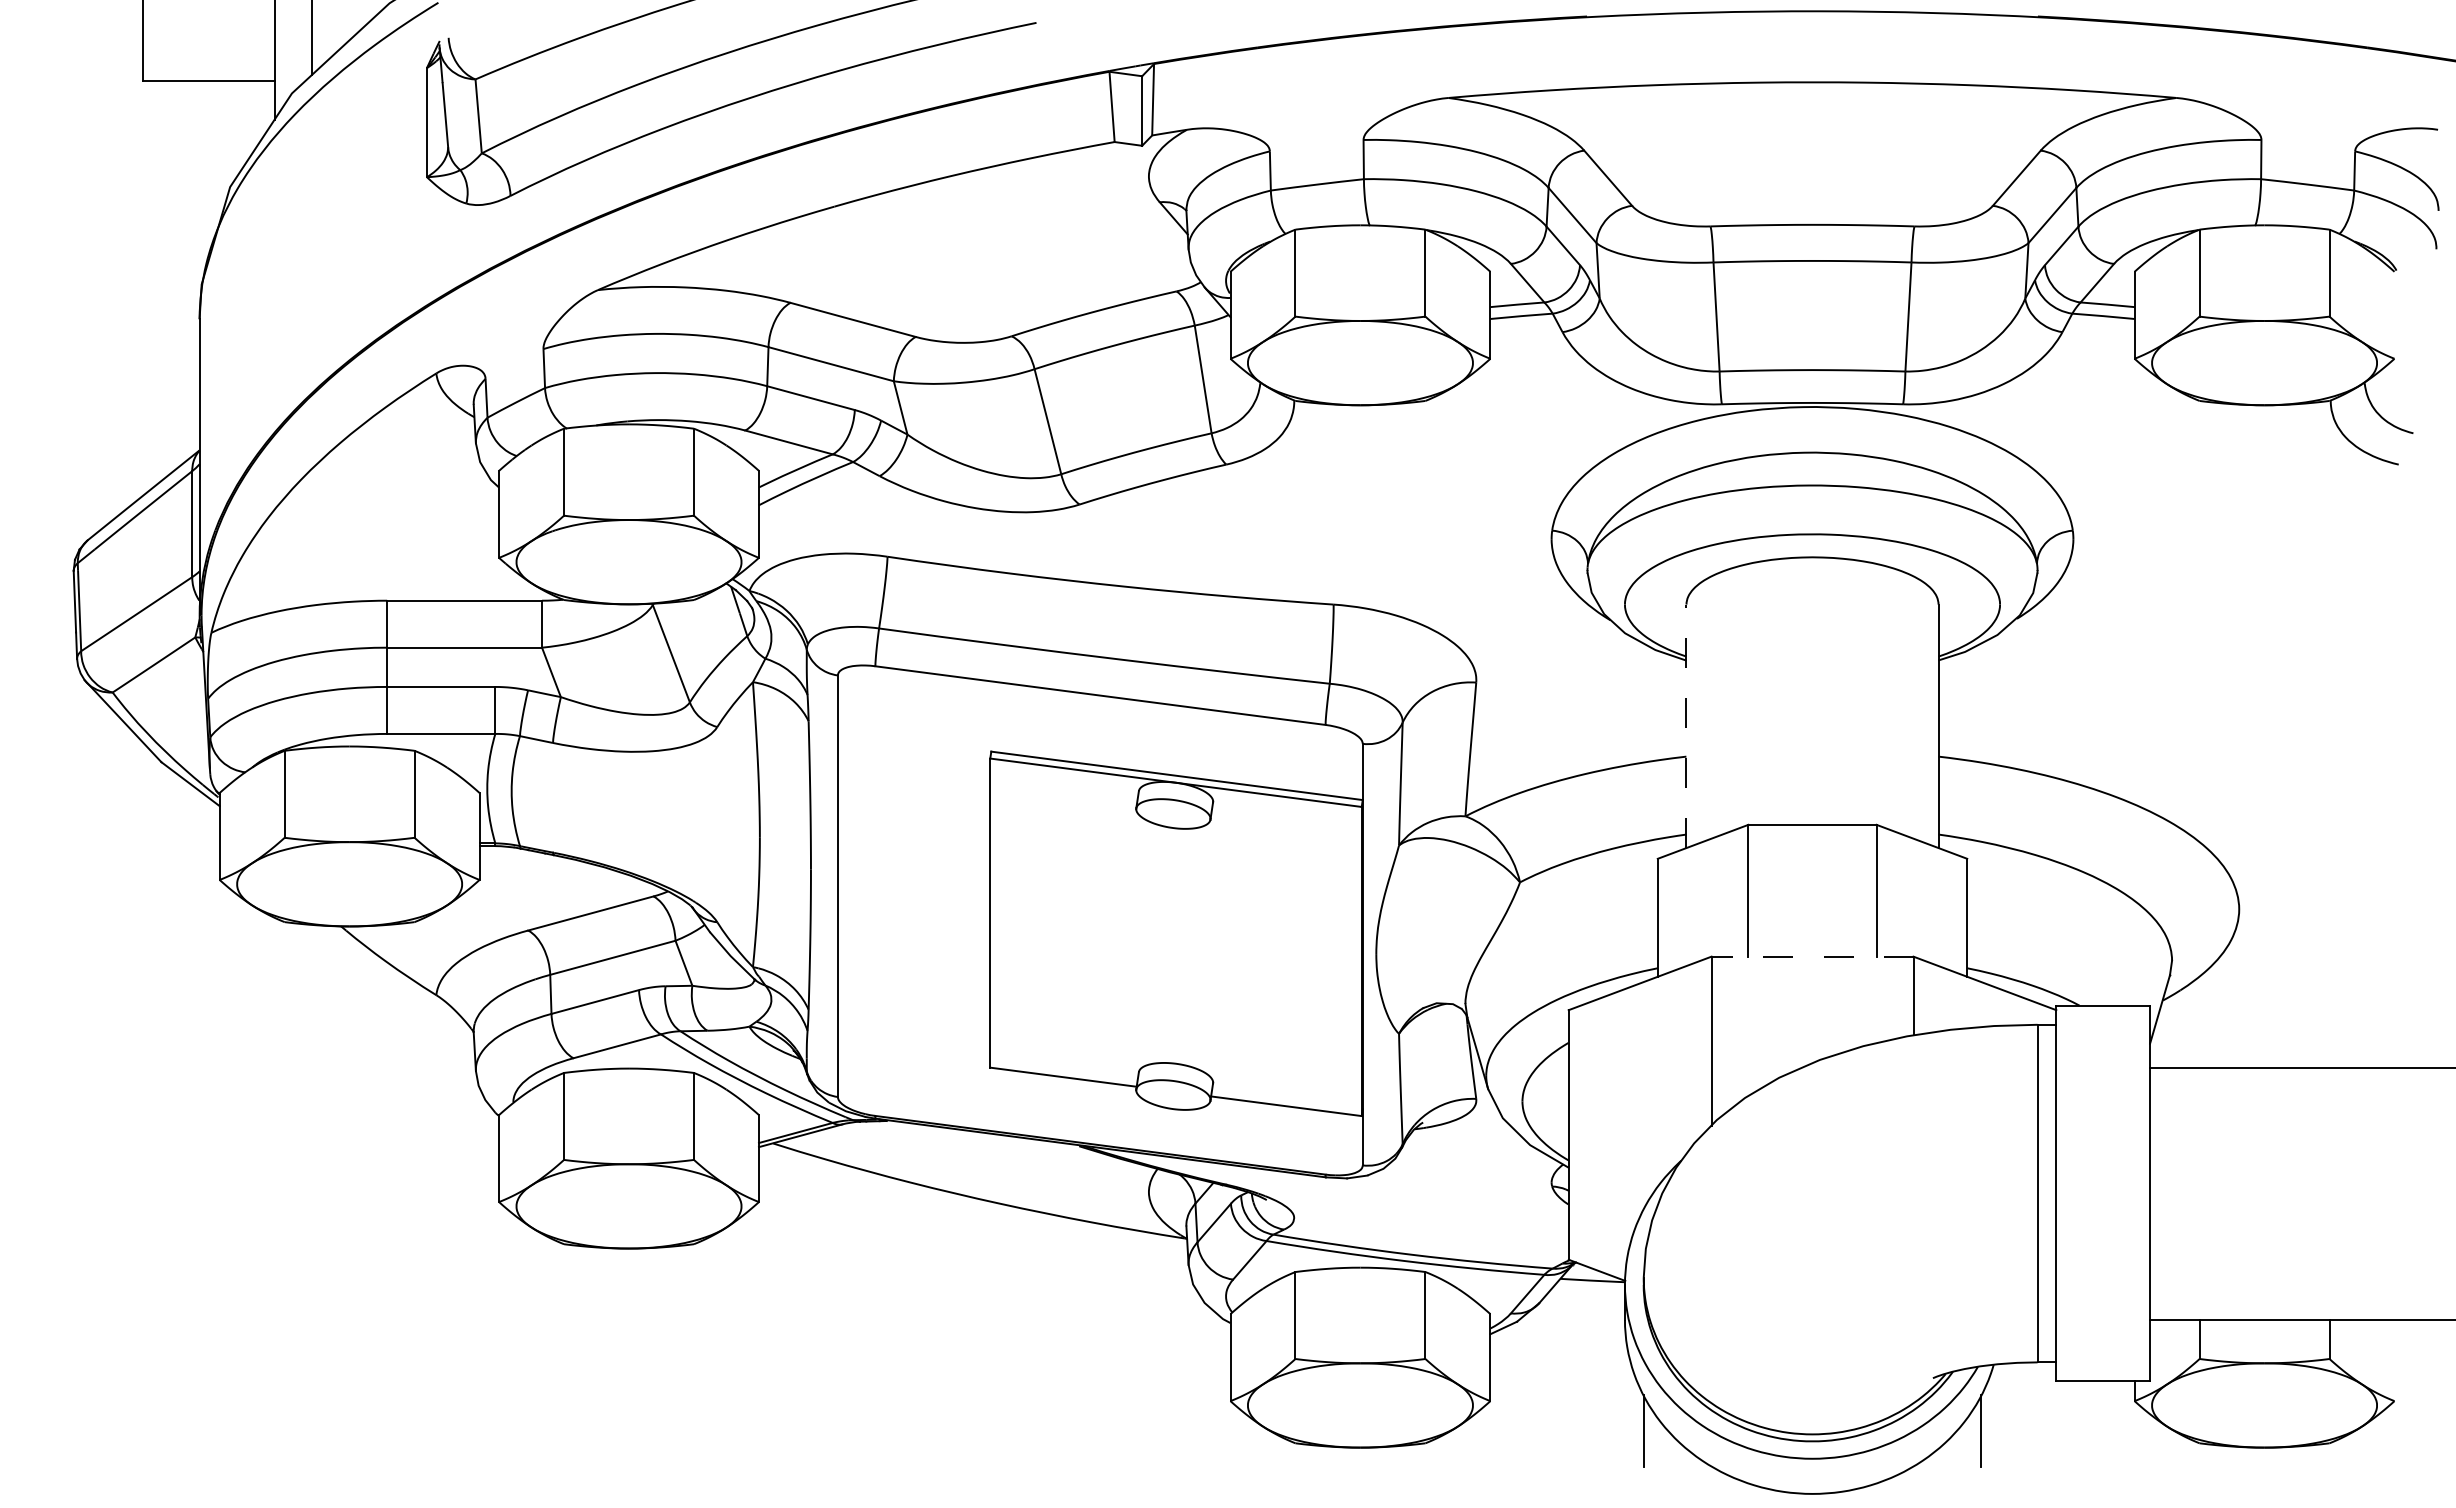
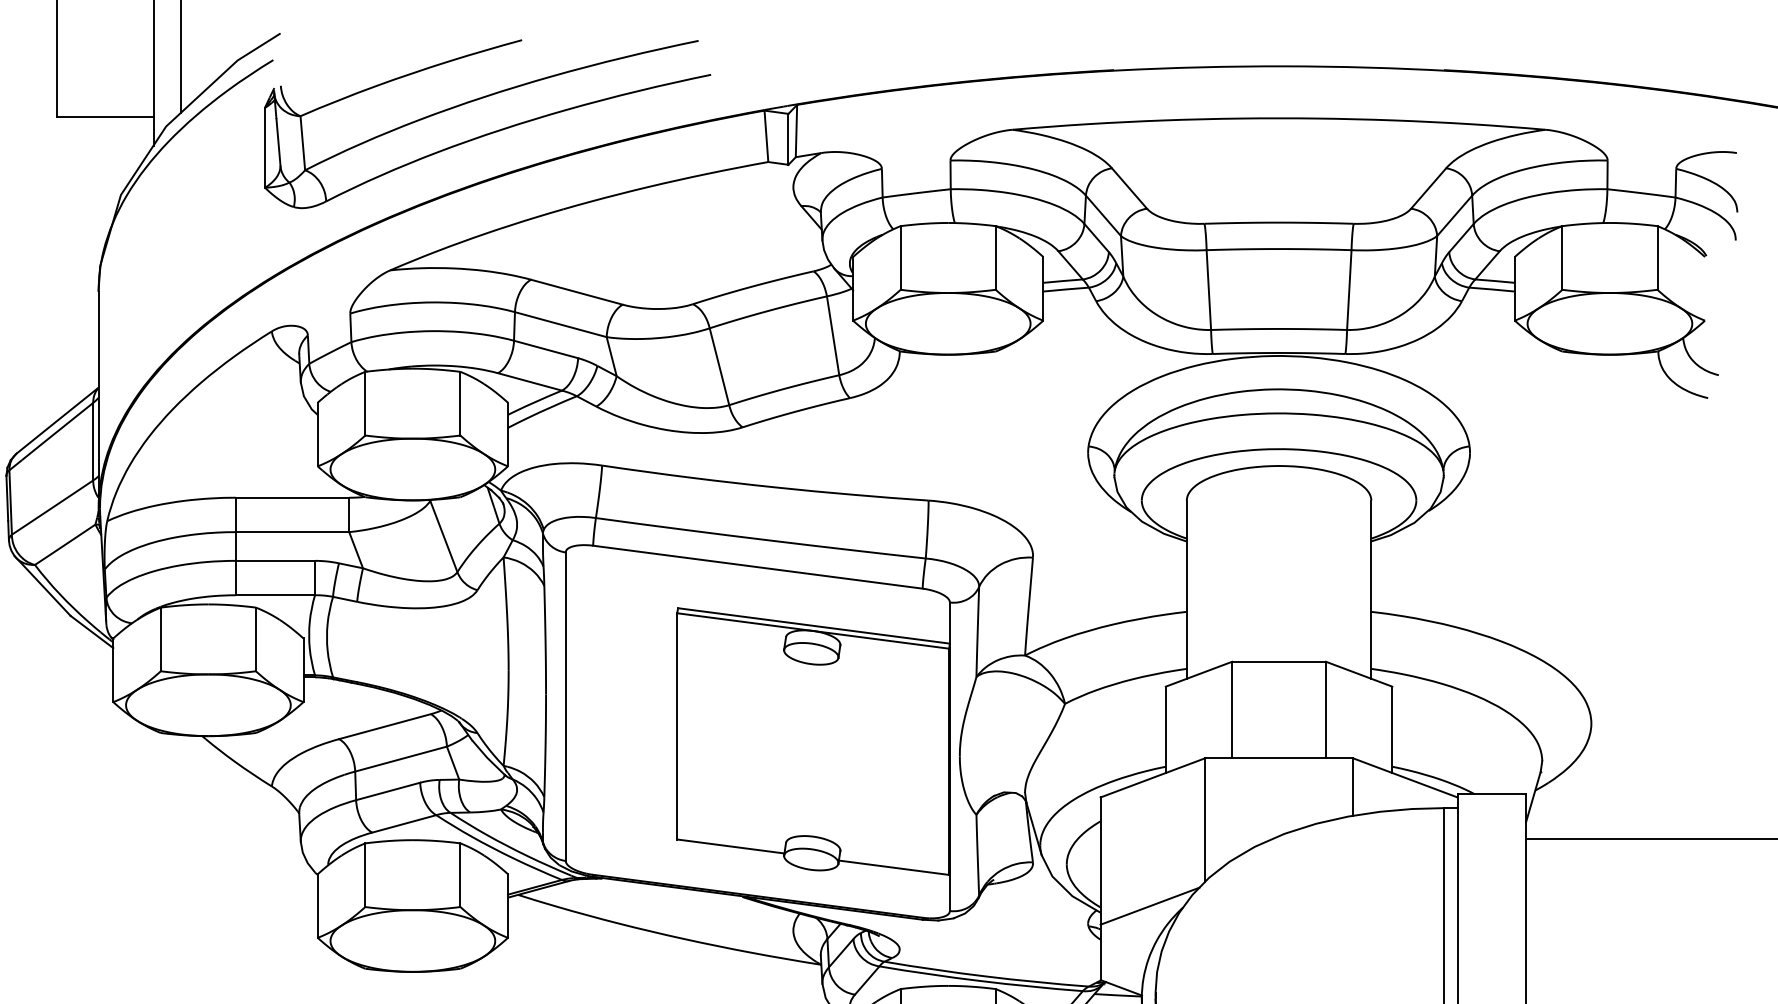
line: (1686, 726) -> (1186, 589), dashed -> solid
line: (1812, 956) -> (1279, 758), dashed -> solid
line: (1635, 1158) -> (1149, 905), added

